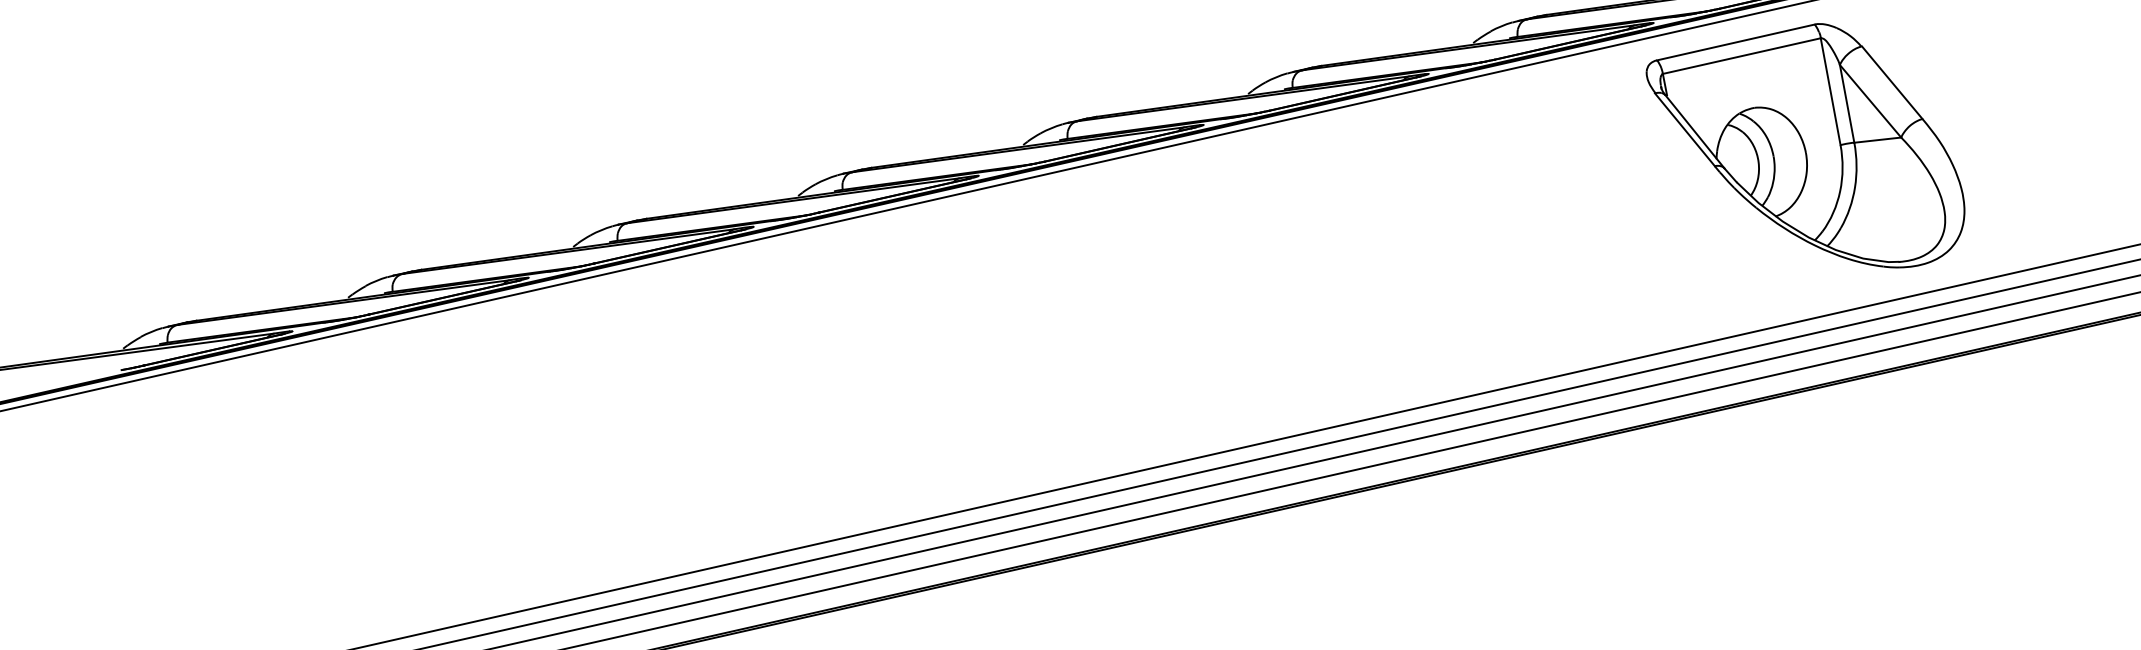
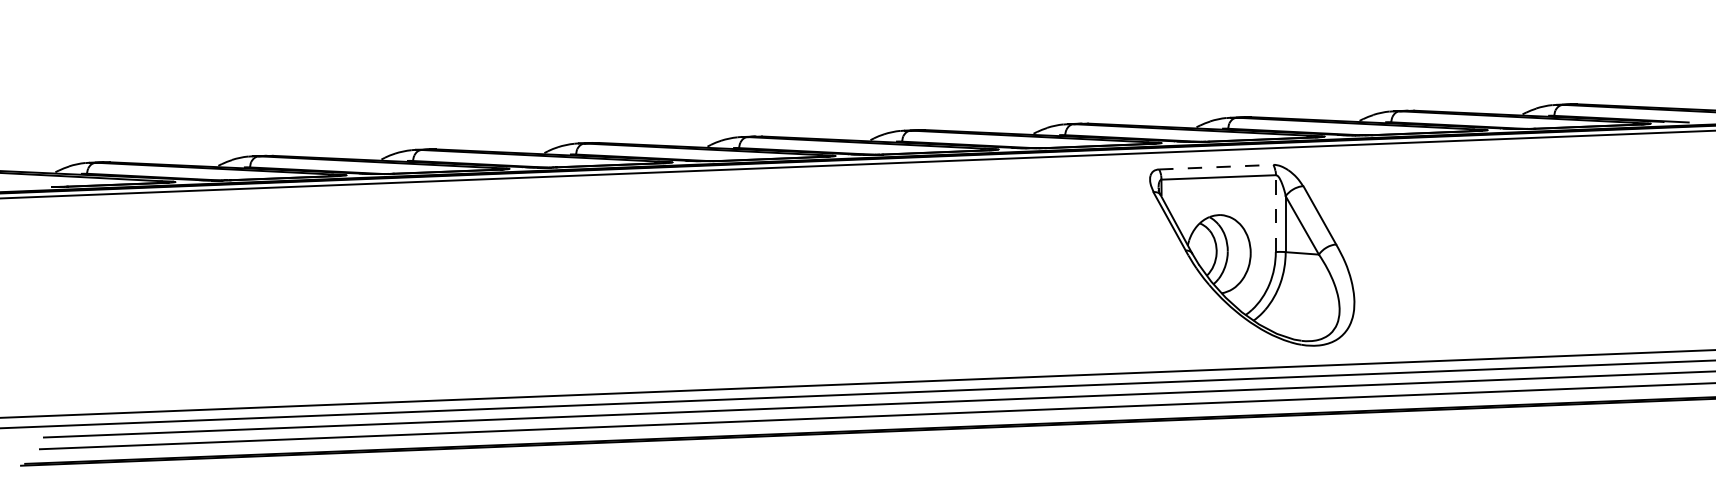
line: (1736, 42) -> (1216, 167), solid -> dashed
line: (1830, 91) -> (1275, 213), solid -> dashed

